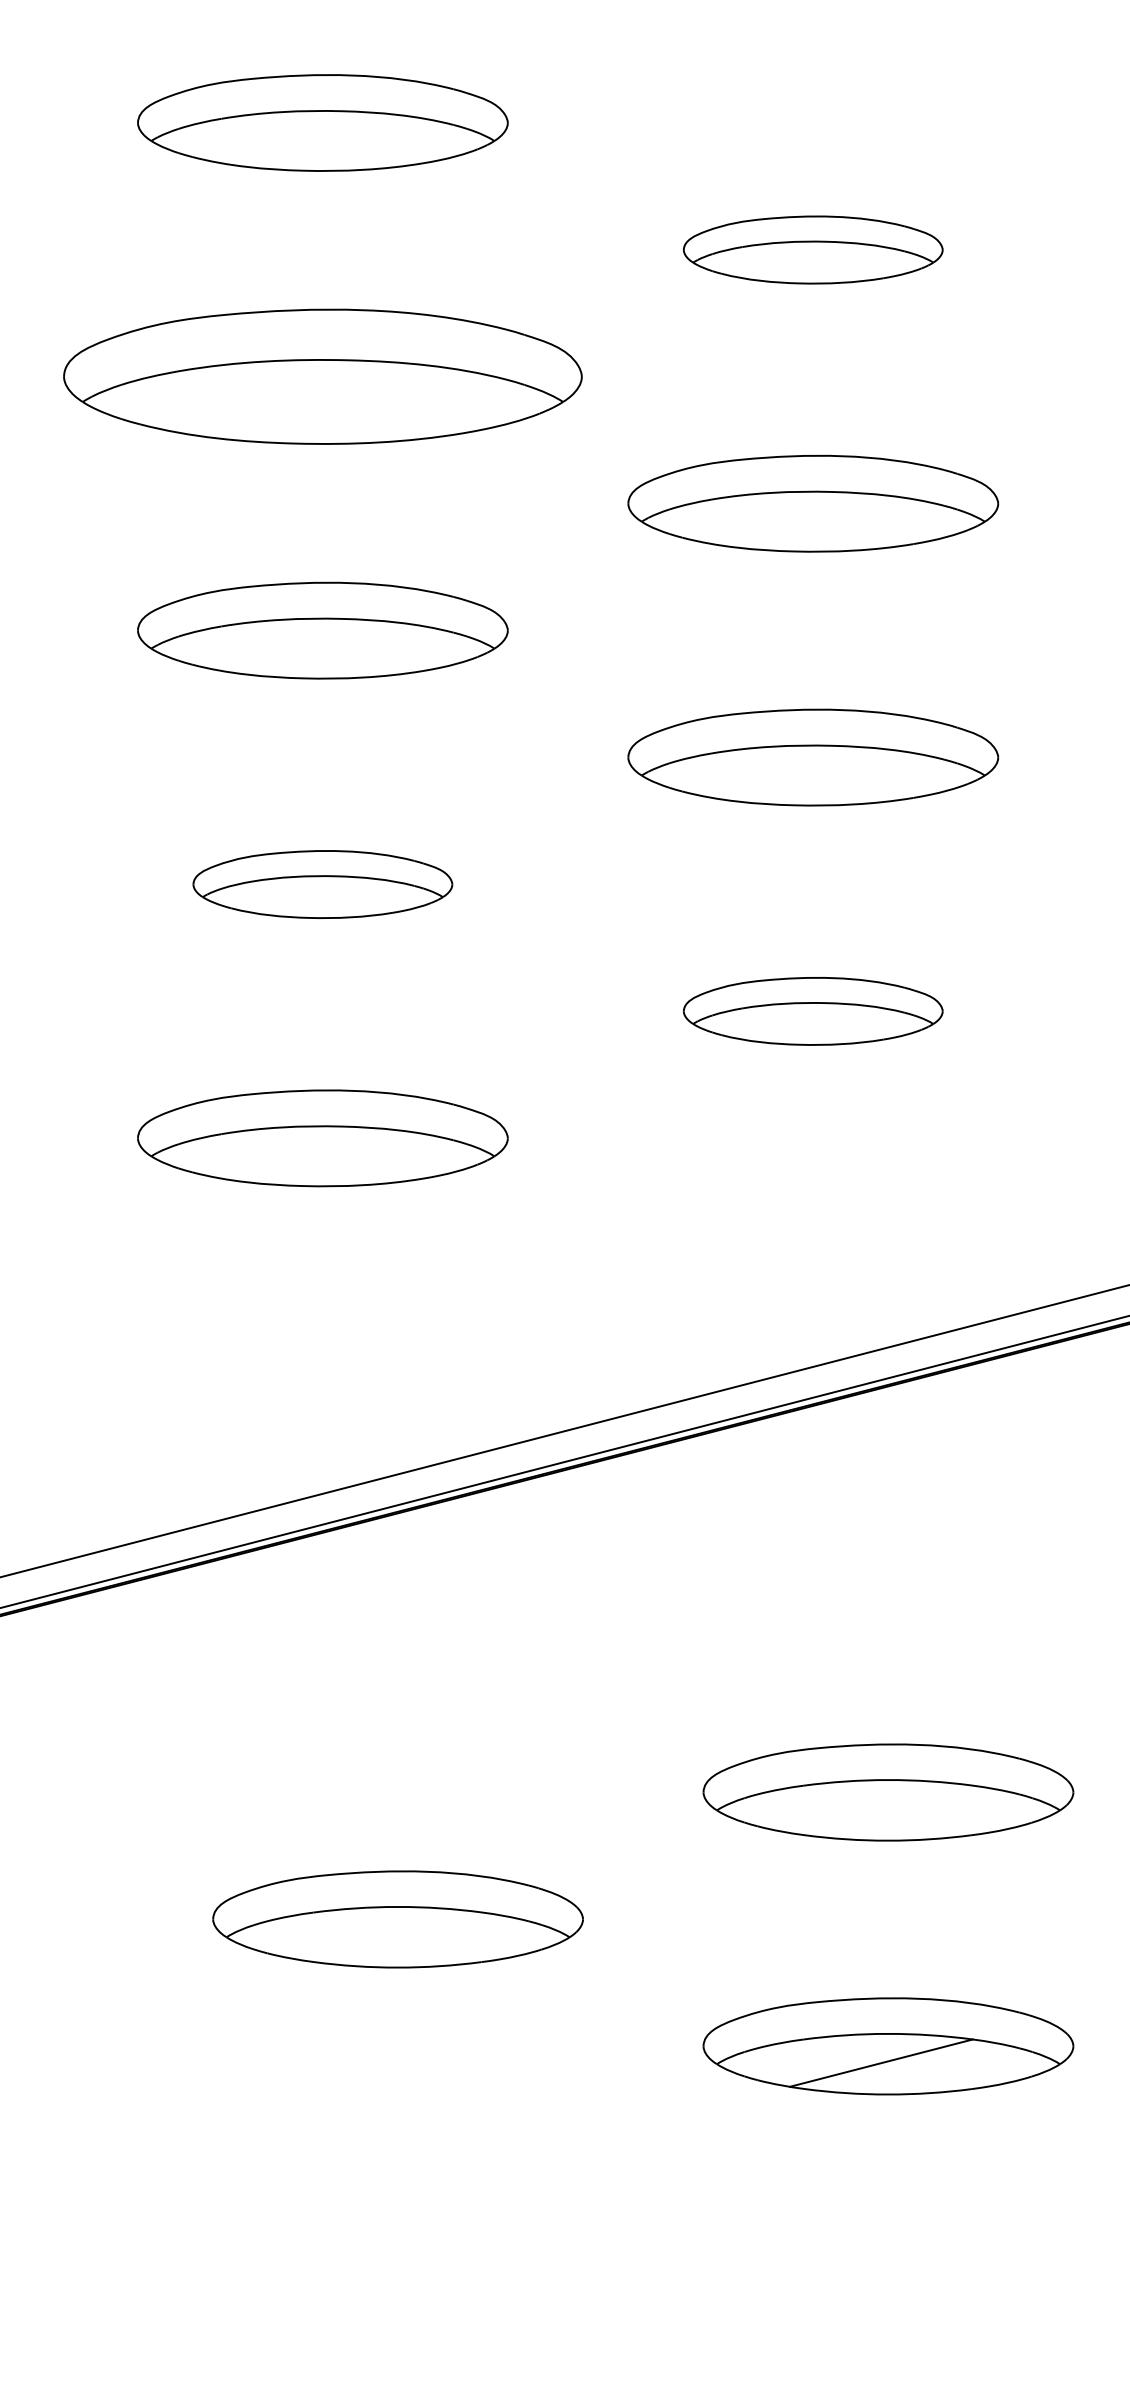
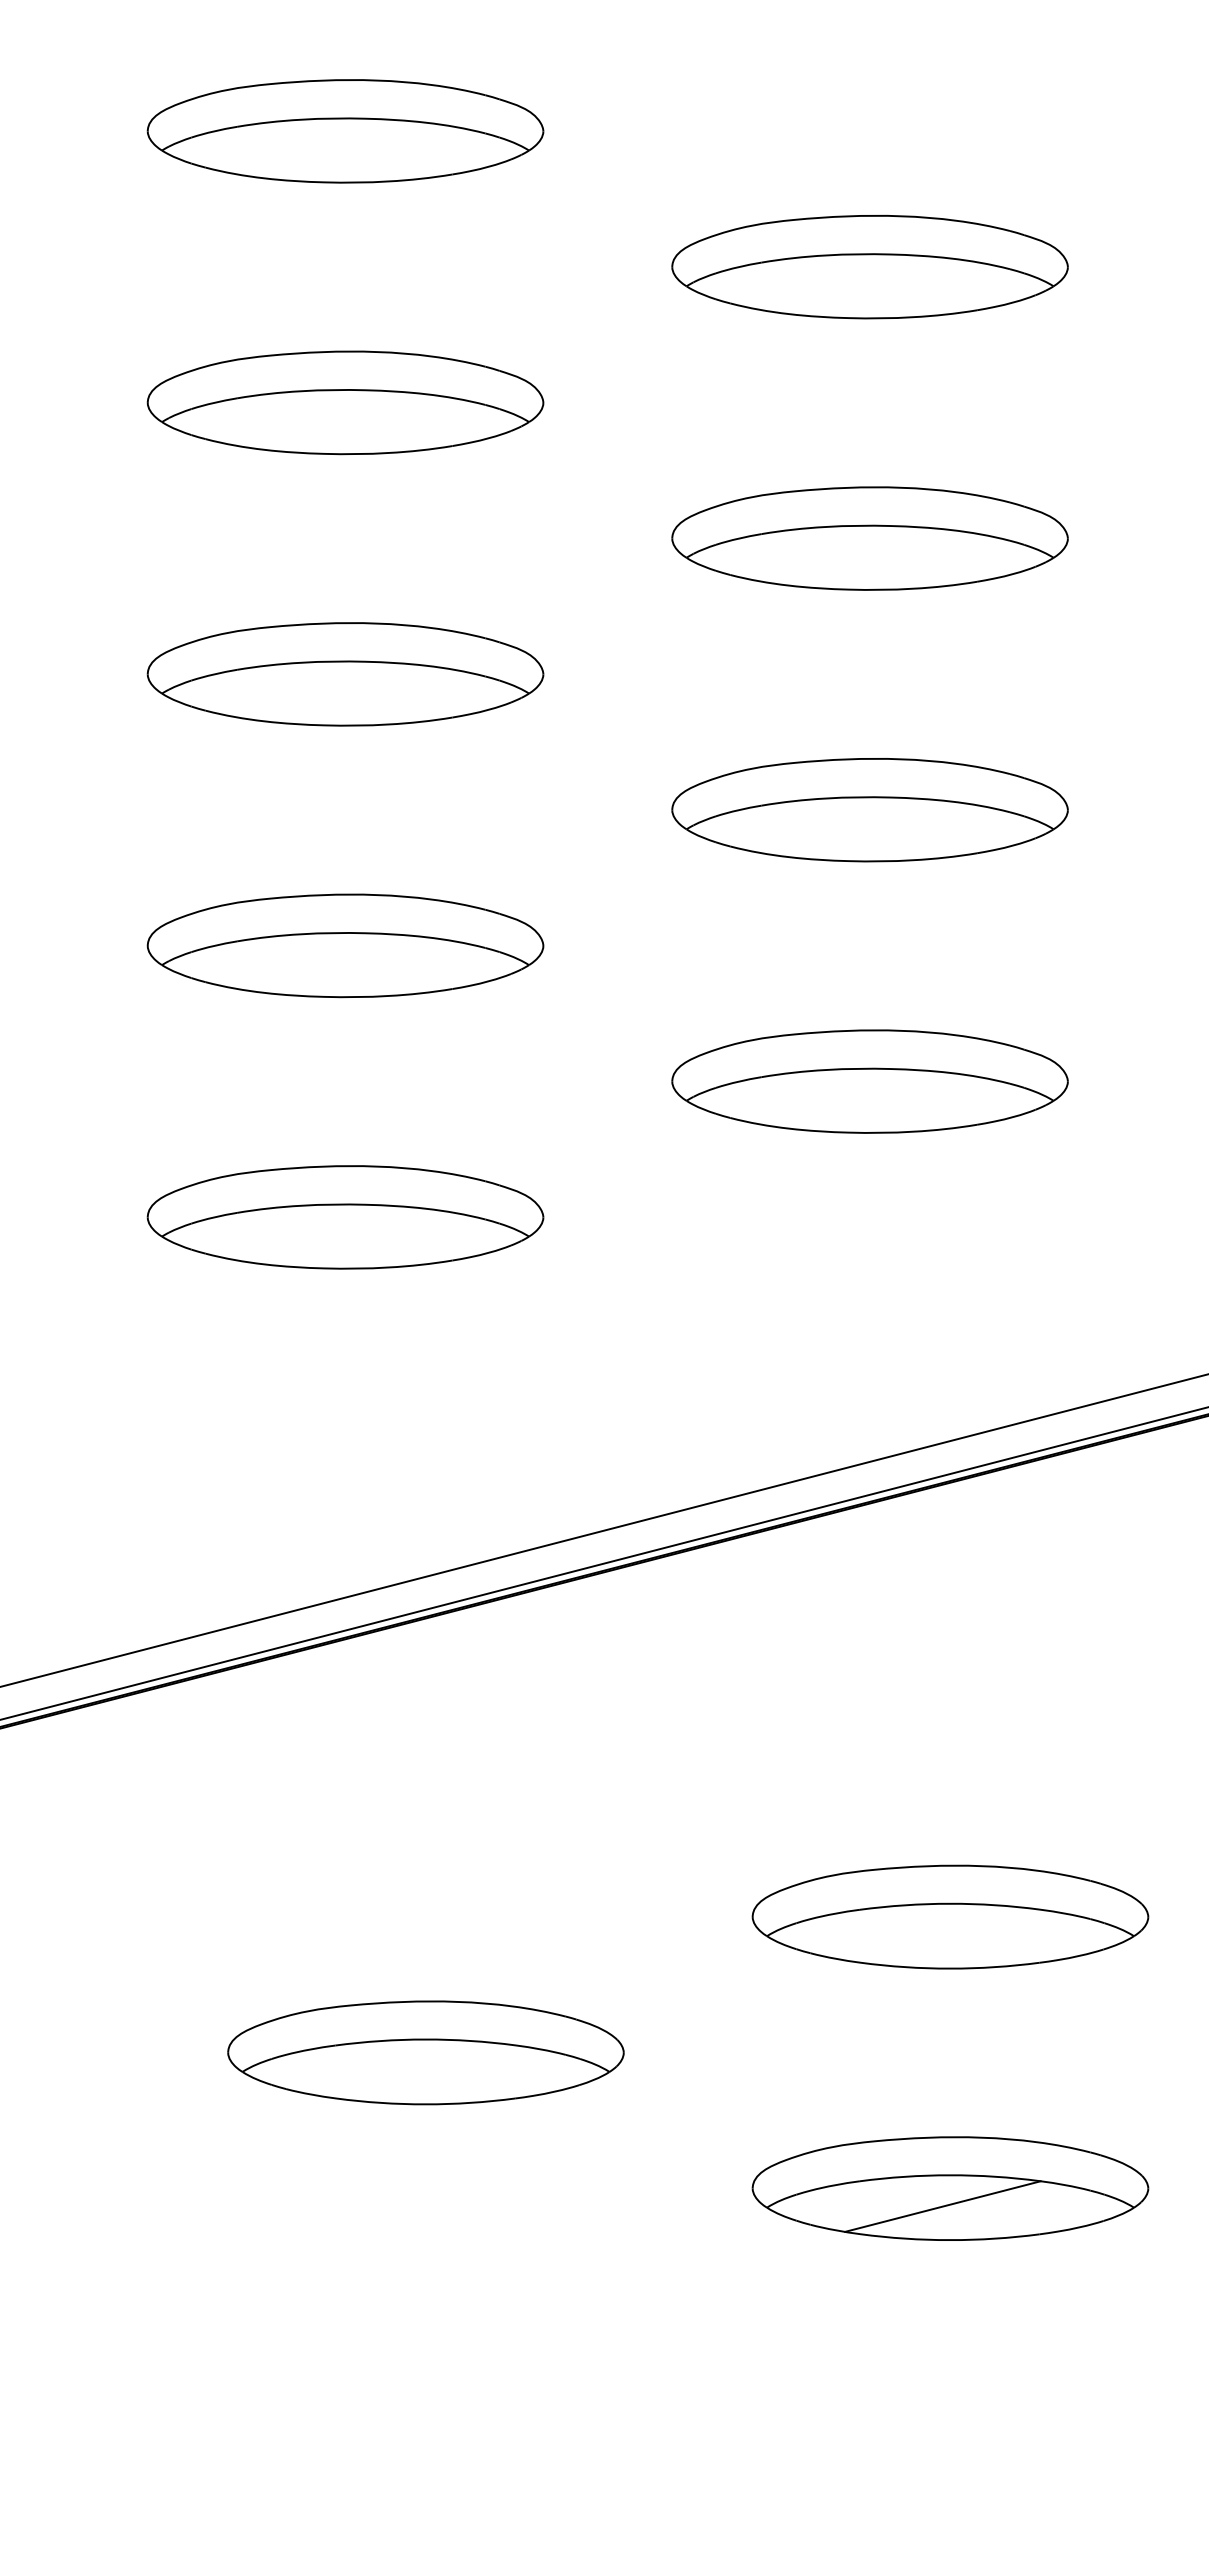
part: (812, 250) -> (869, 267), size x1.43
part: (322, 376) -> (345, 402), size x0.71
part: (322, 884) -> (345, 945), size x1.43
part: (812, 1011) -> (869, 1081), size x1.43

